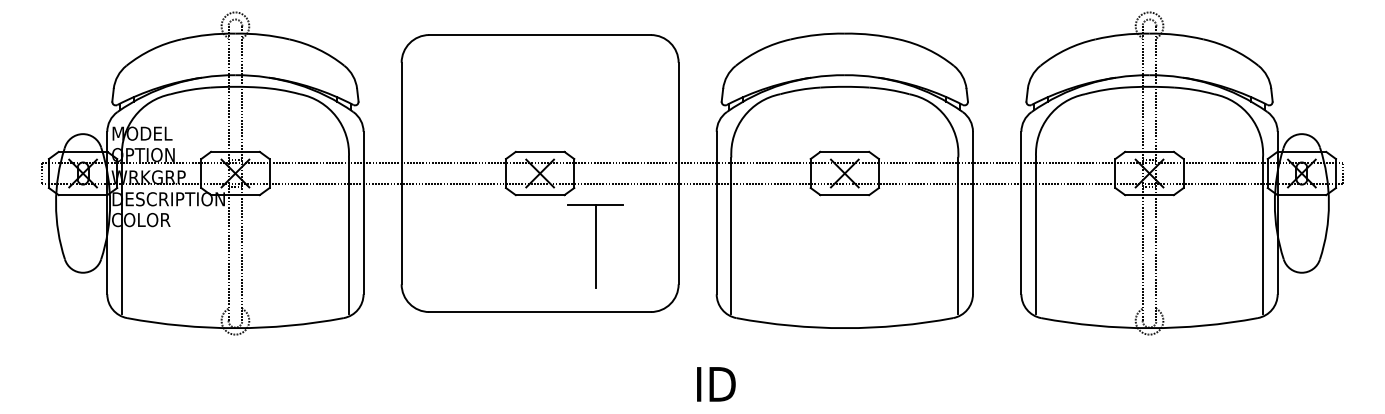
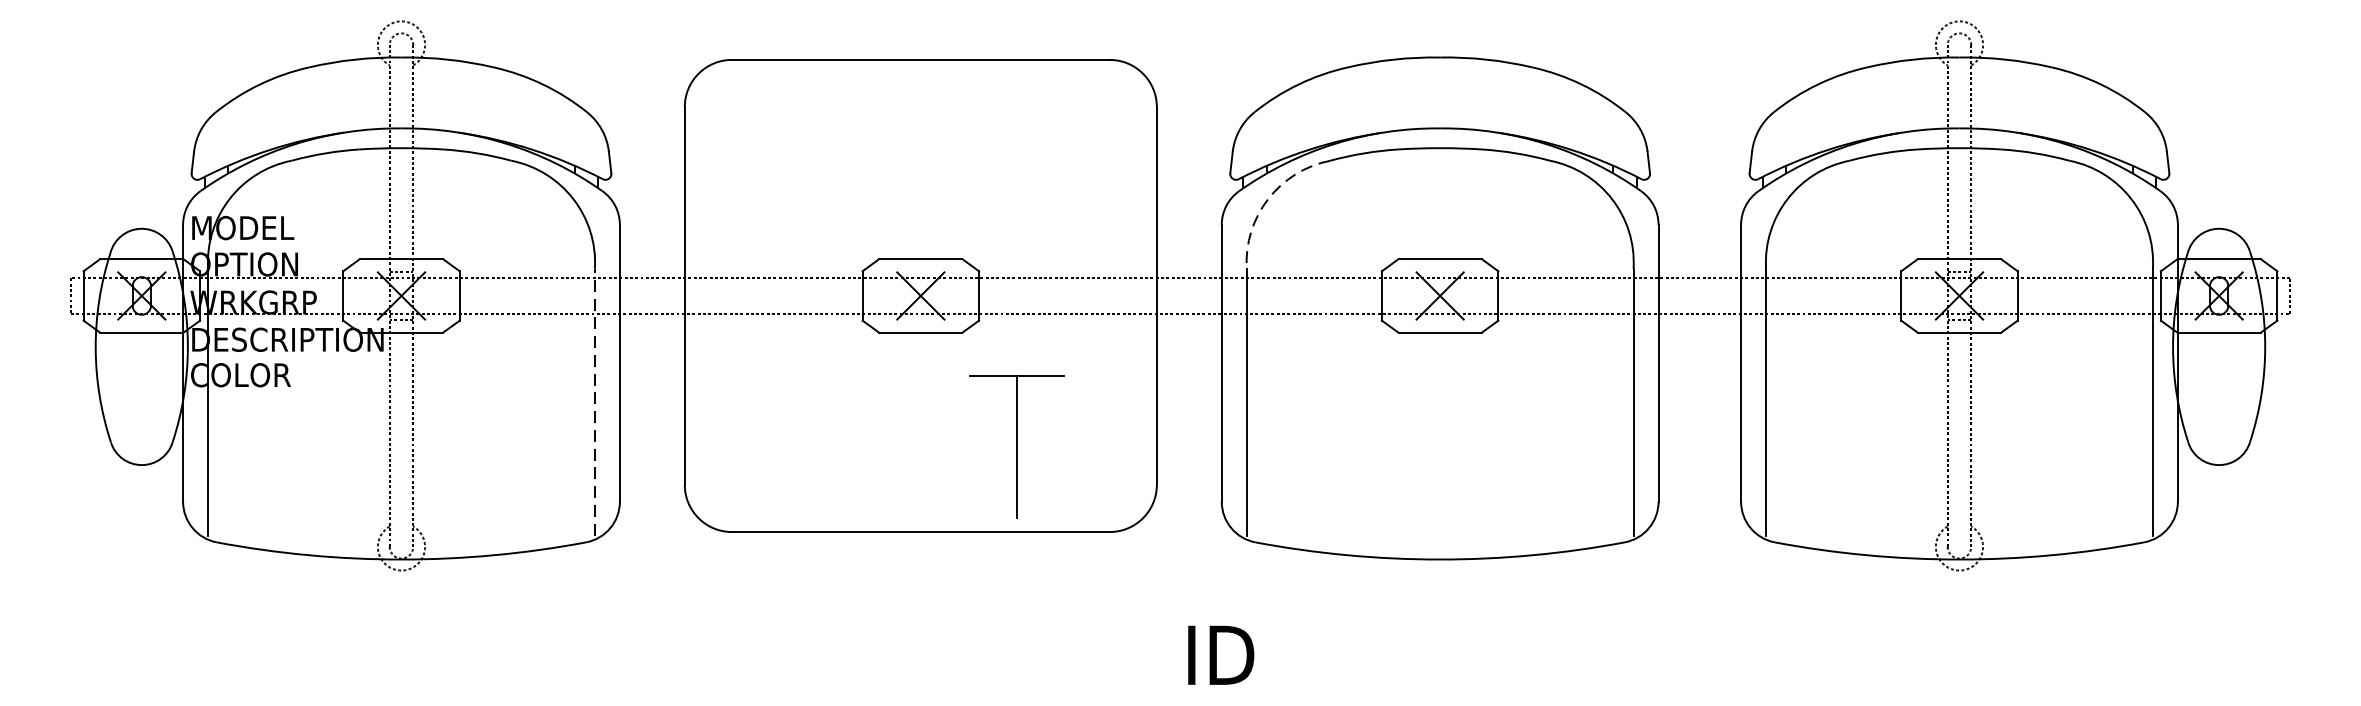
arc: (743, 116) -> (1267, 198), solid -> dashed
line: (348, 235) -> (594, 401), solid -> dashed
part: (595, 246) -> (1016, 447), moved

